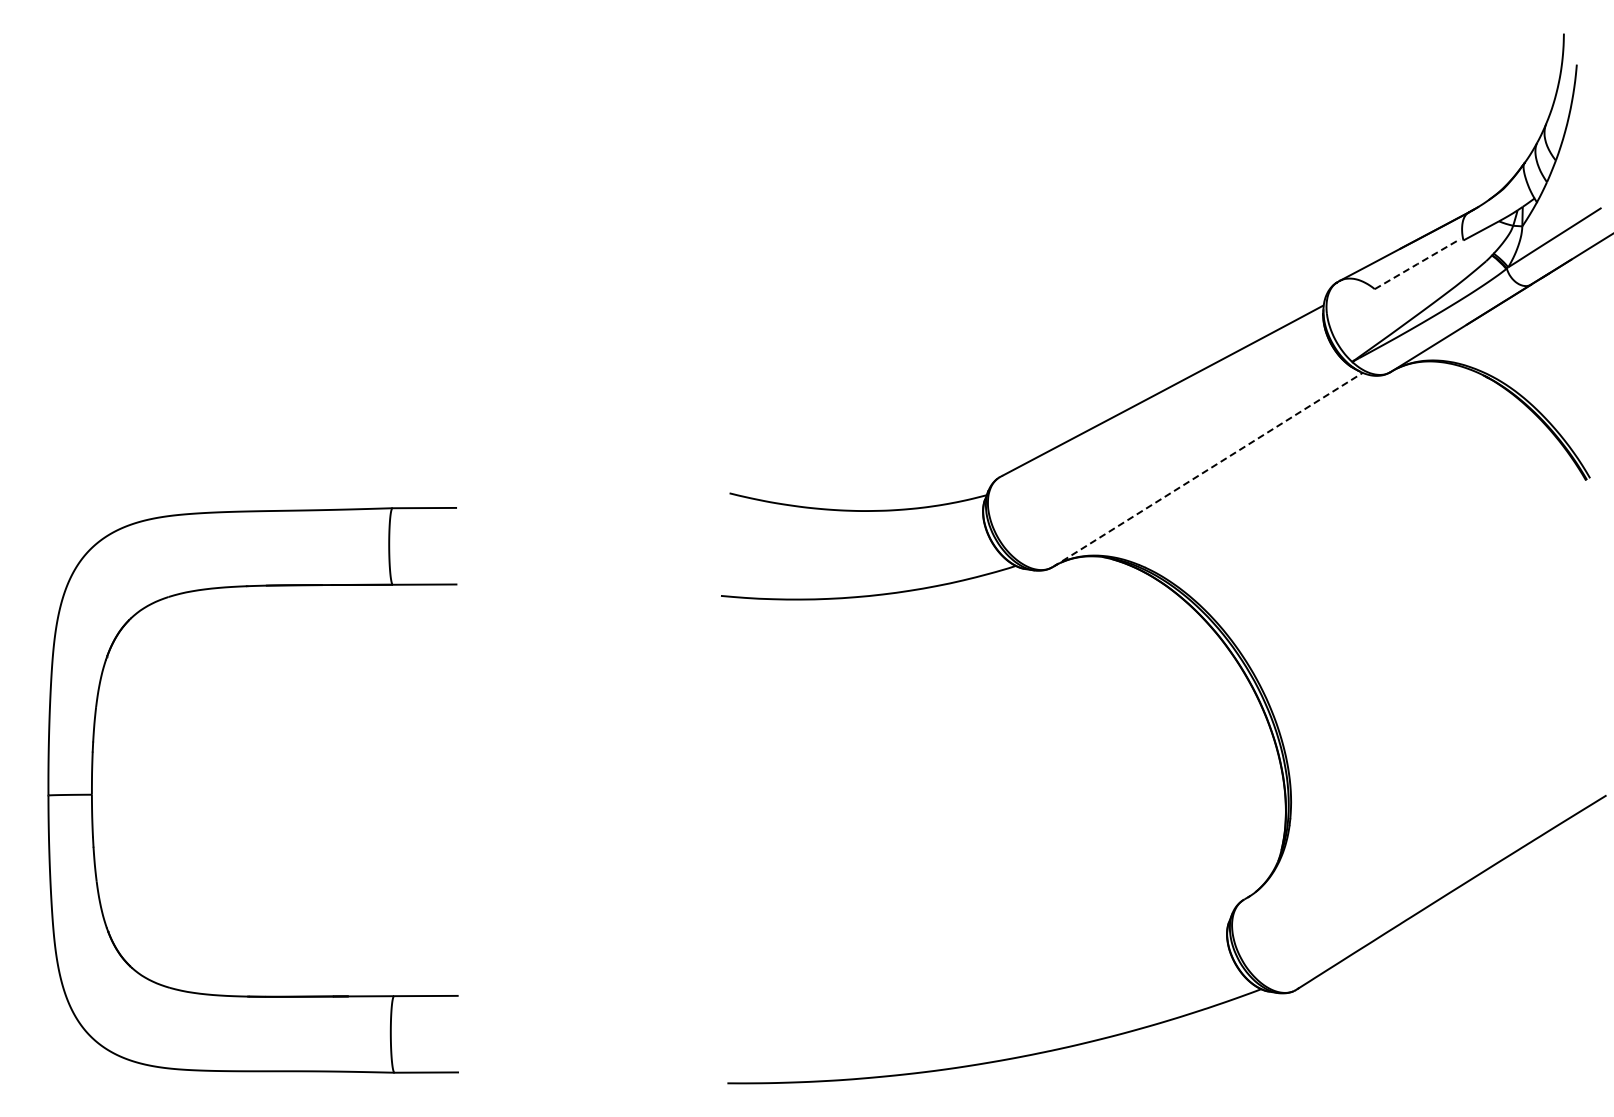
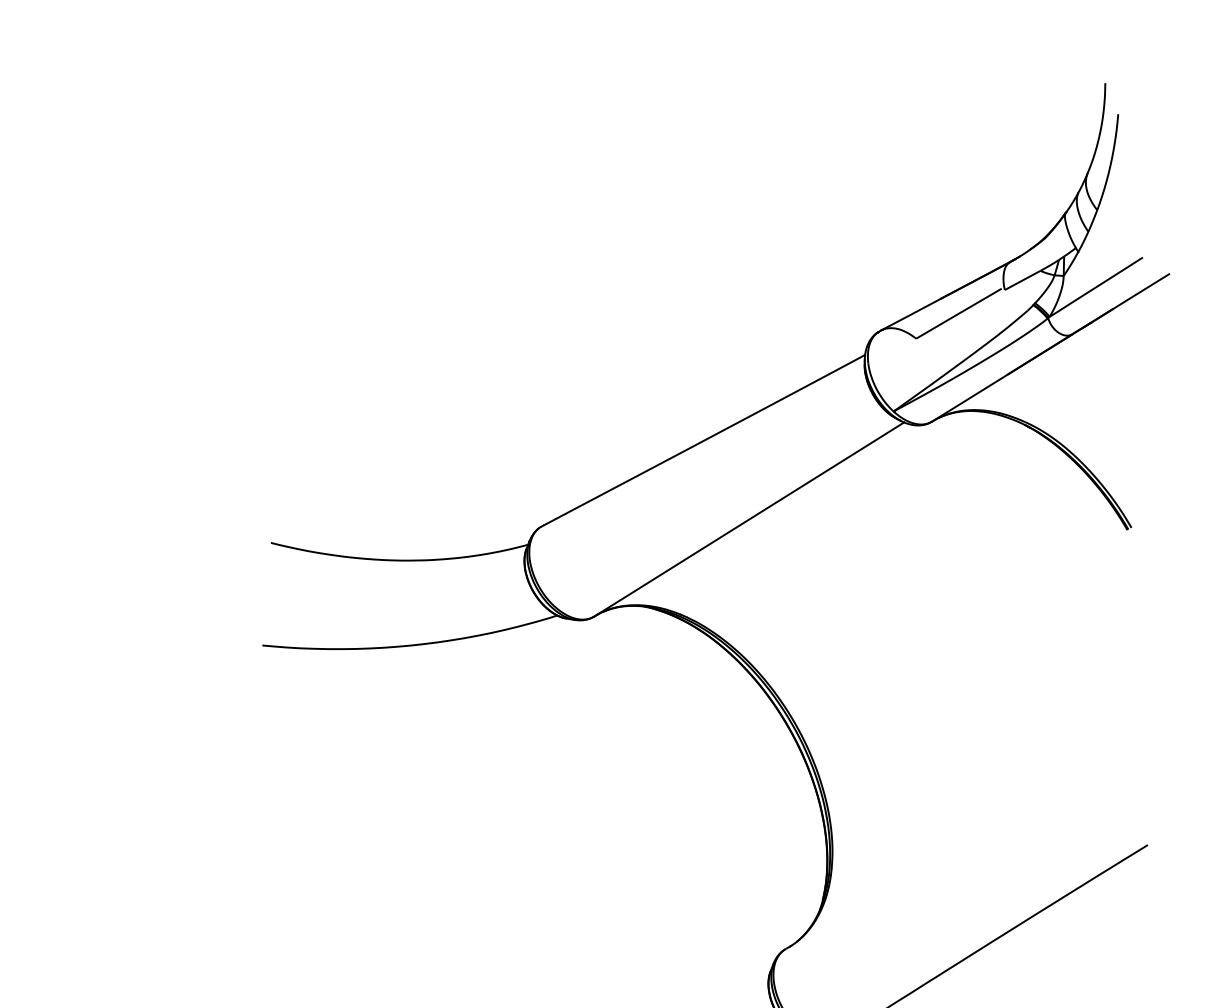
line: (1417, 264) -> (958, 314), dashed -> solid
line: (1207, 469) -> (748, 519), dashed -> solid

